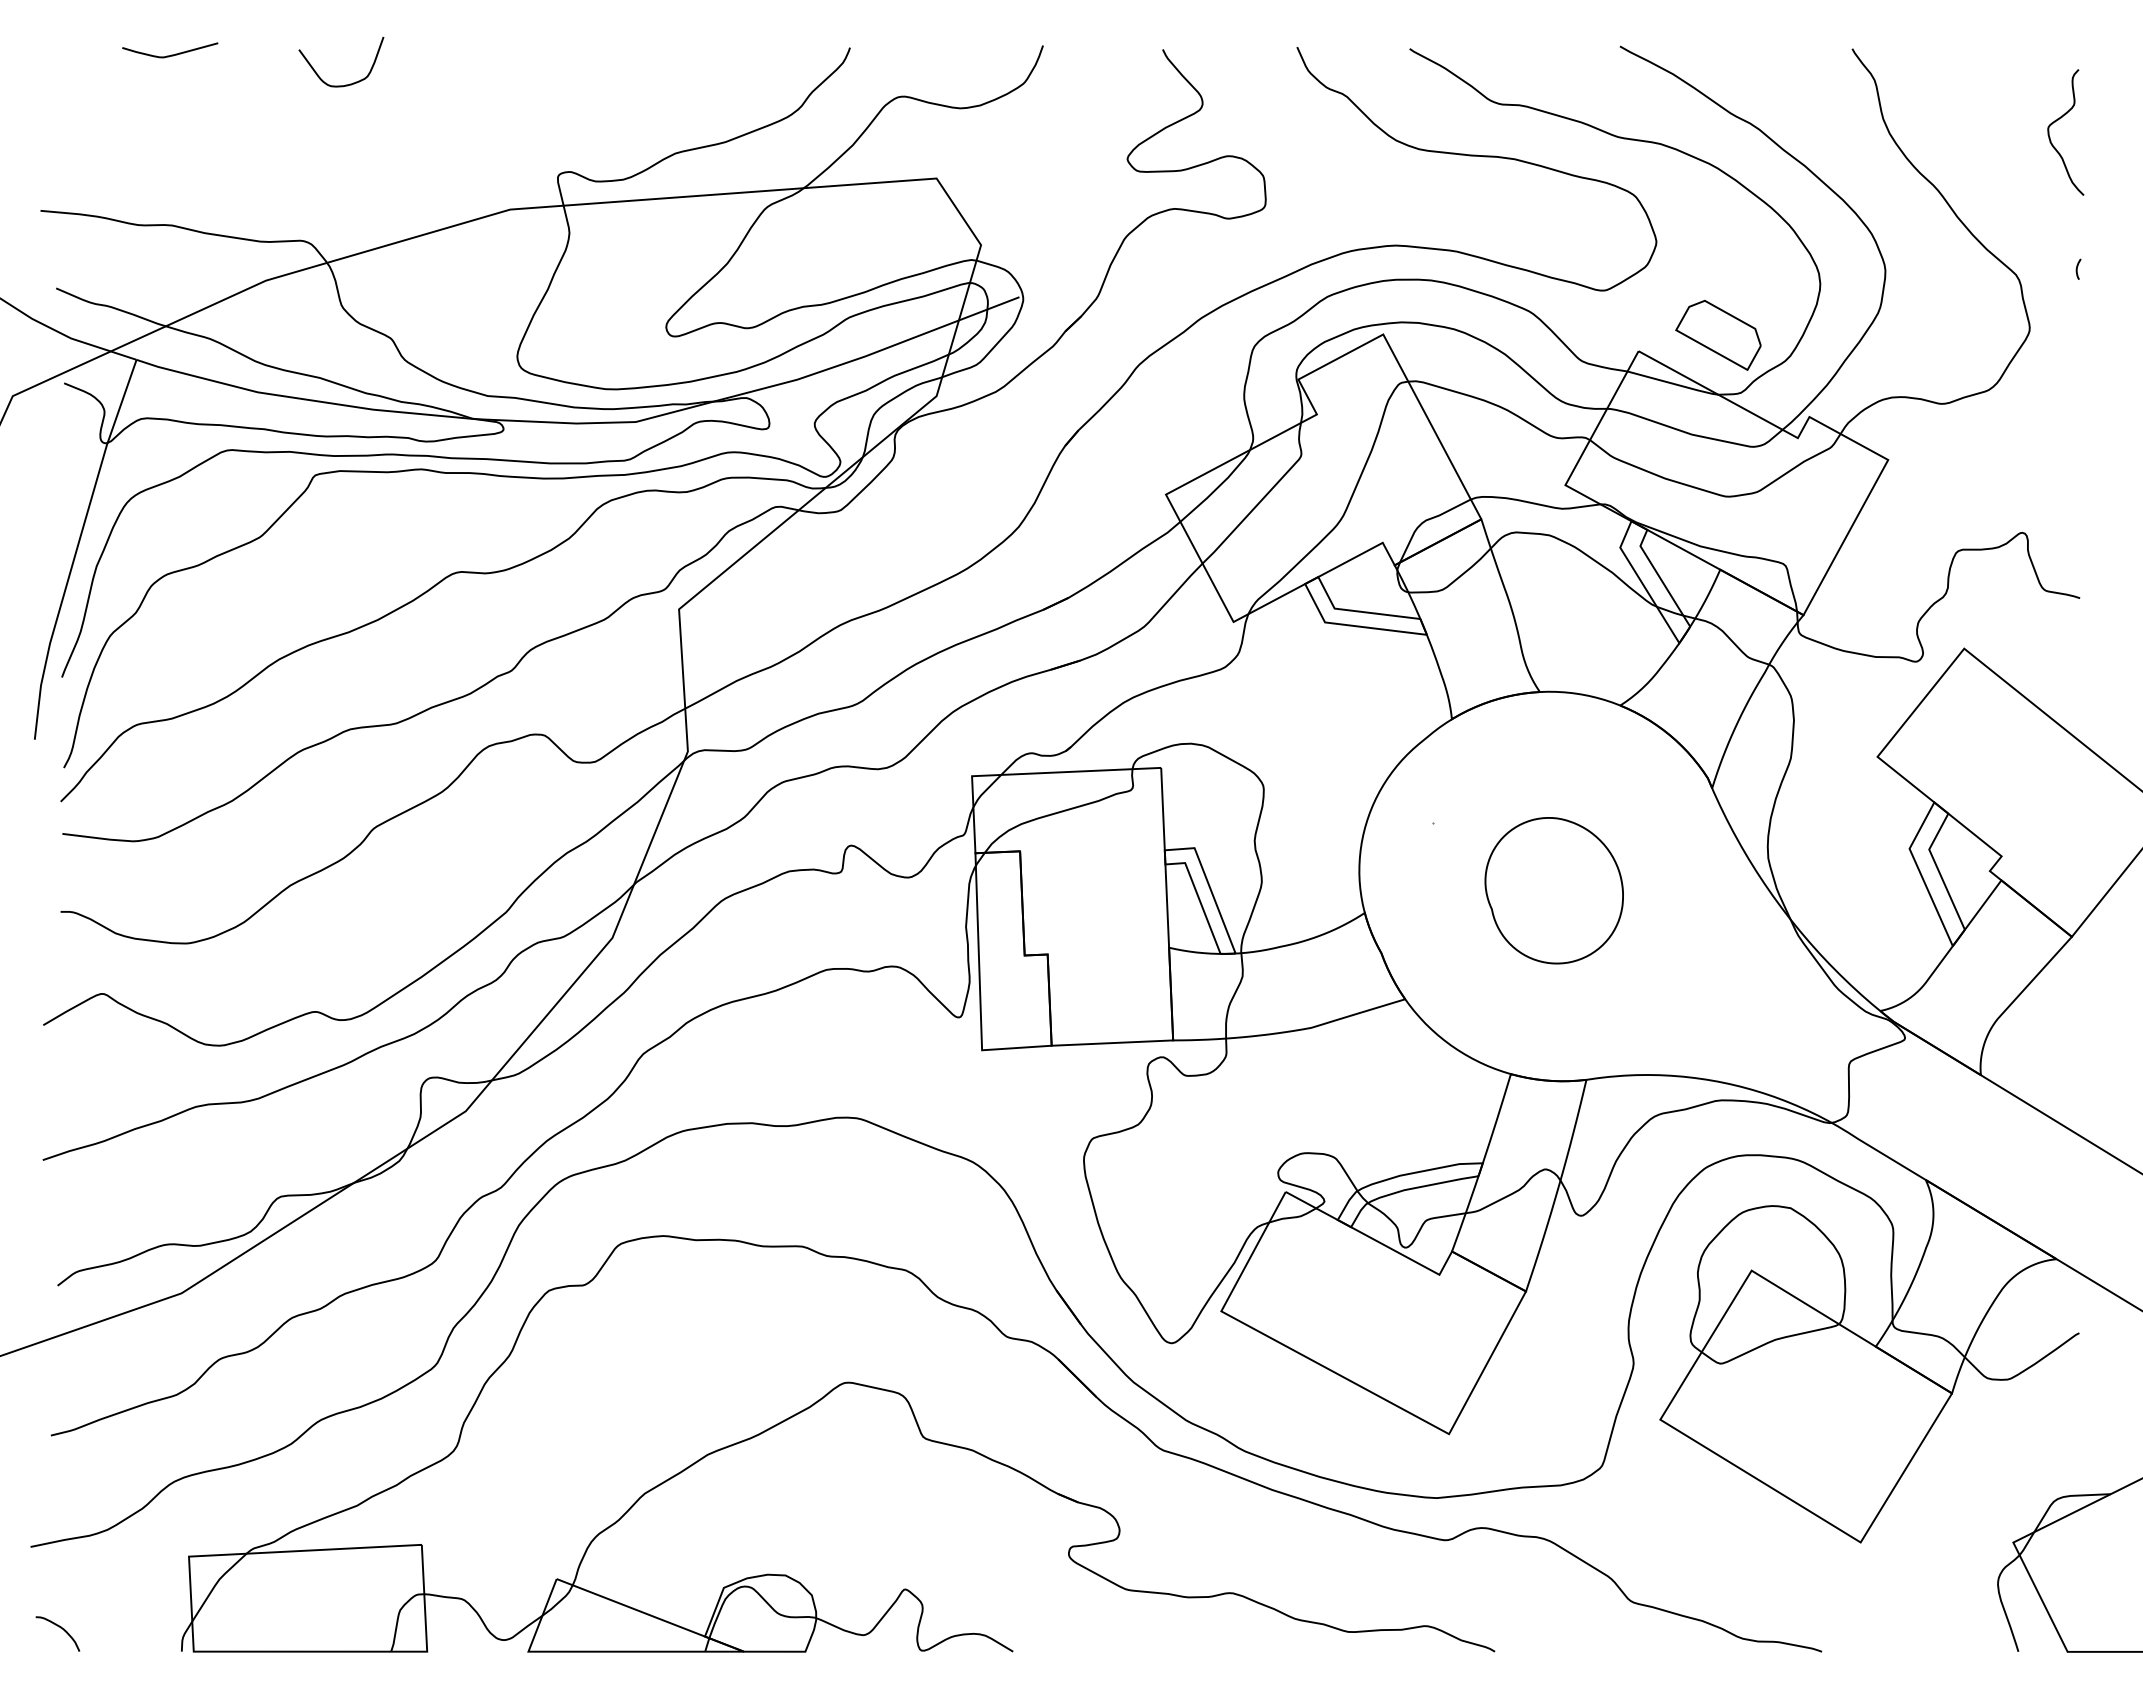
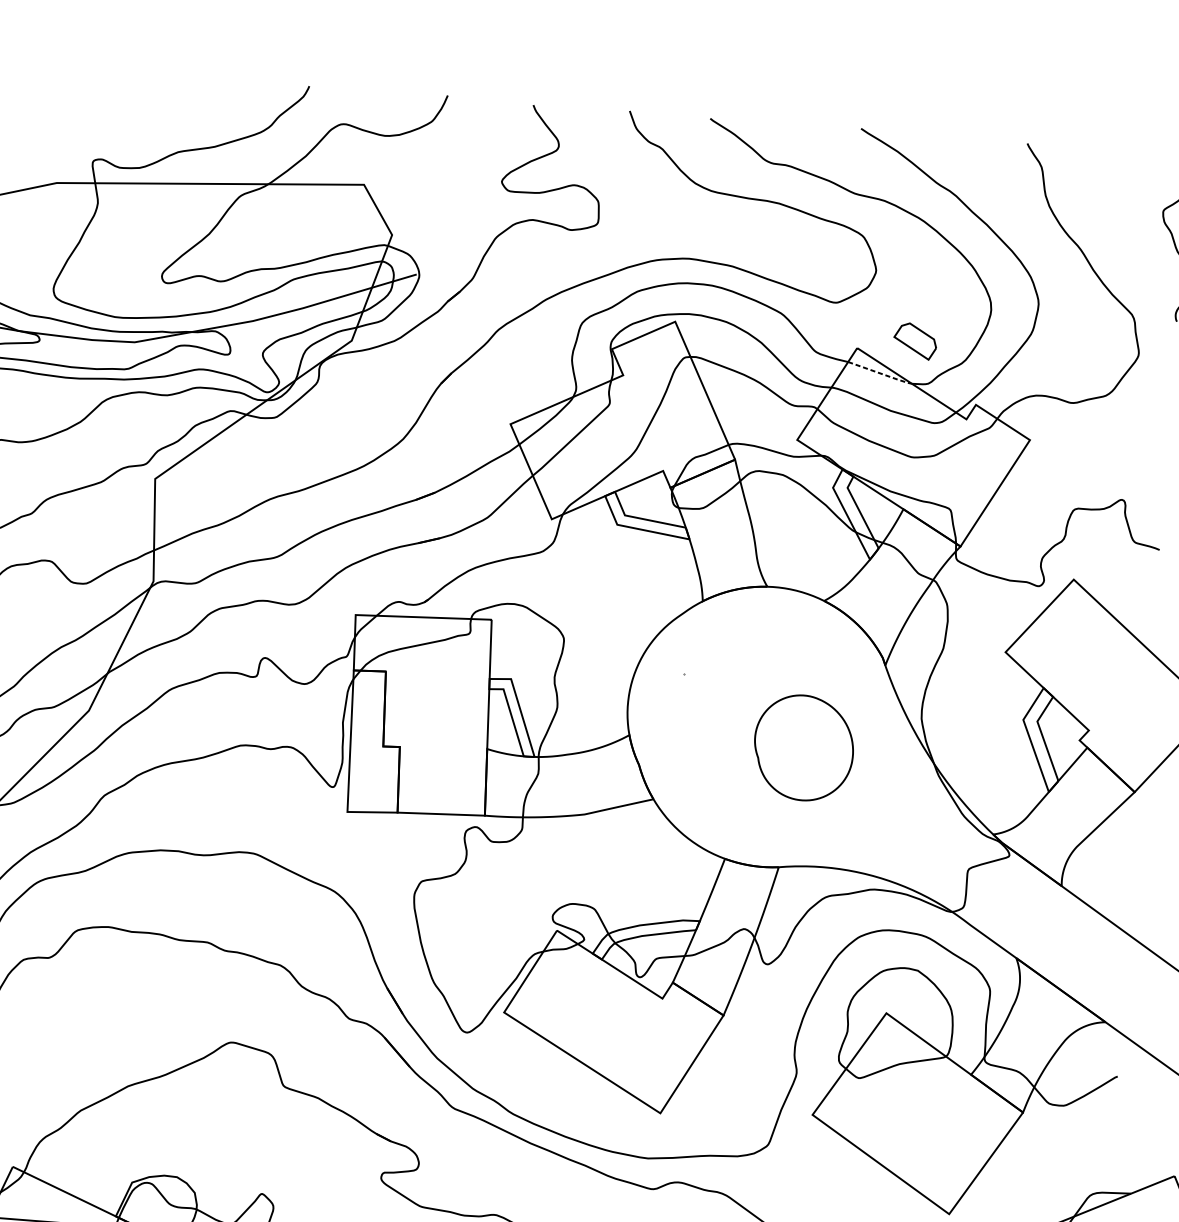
part: (1718, 335) -> (915, 341), size x0.7
line: (1673, 383) -> (880, 373), solid -> dashed
part: (1553, 890) -> (803, 747), moved

